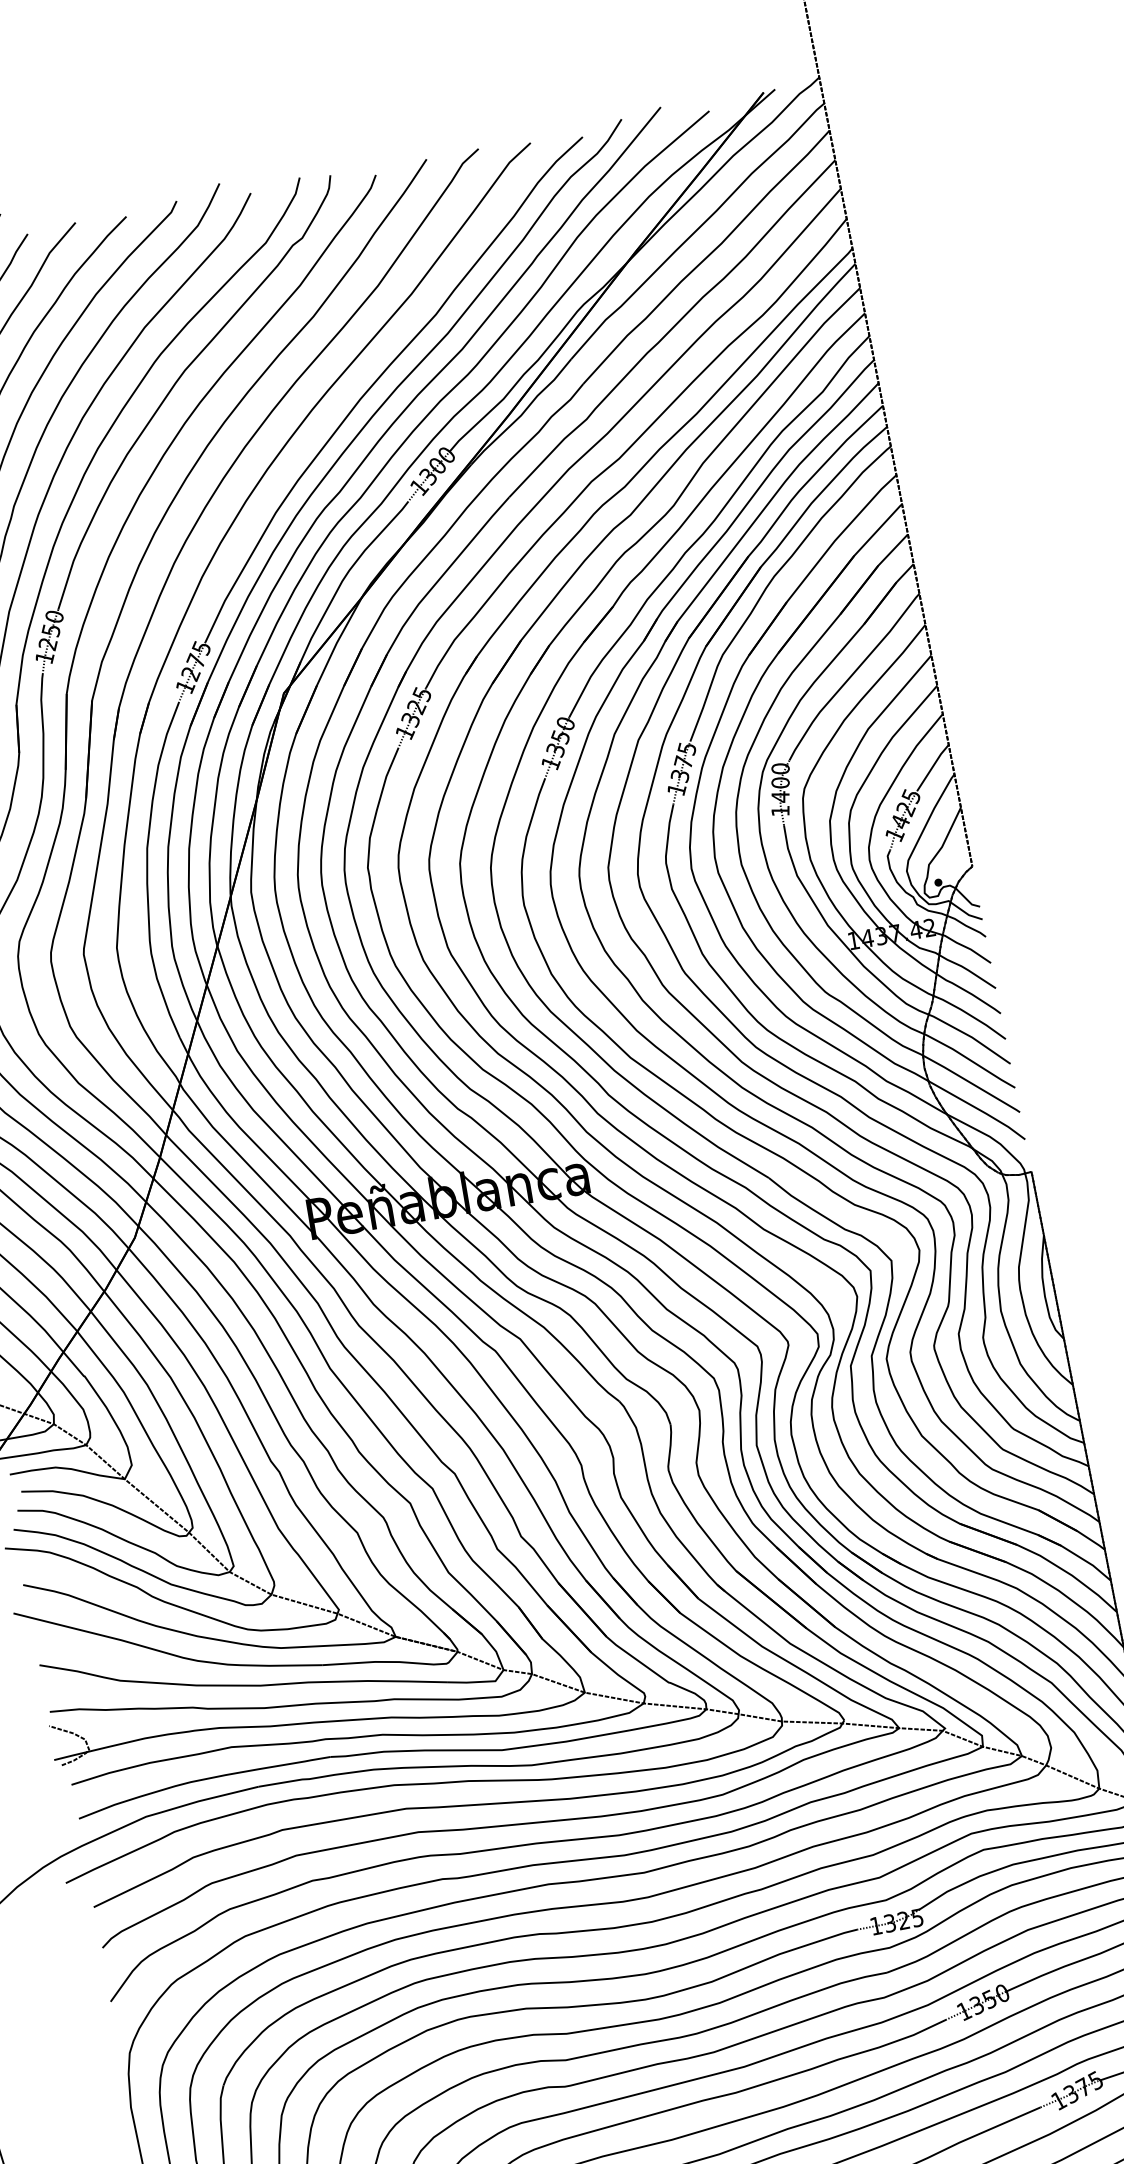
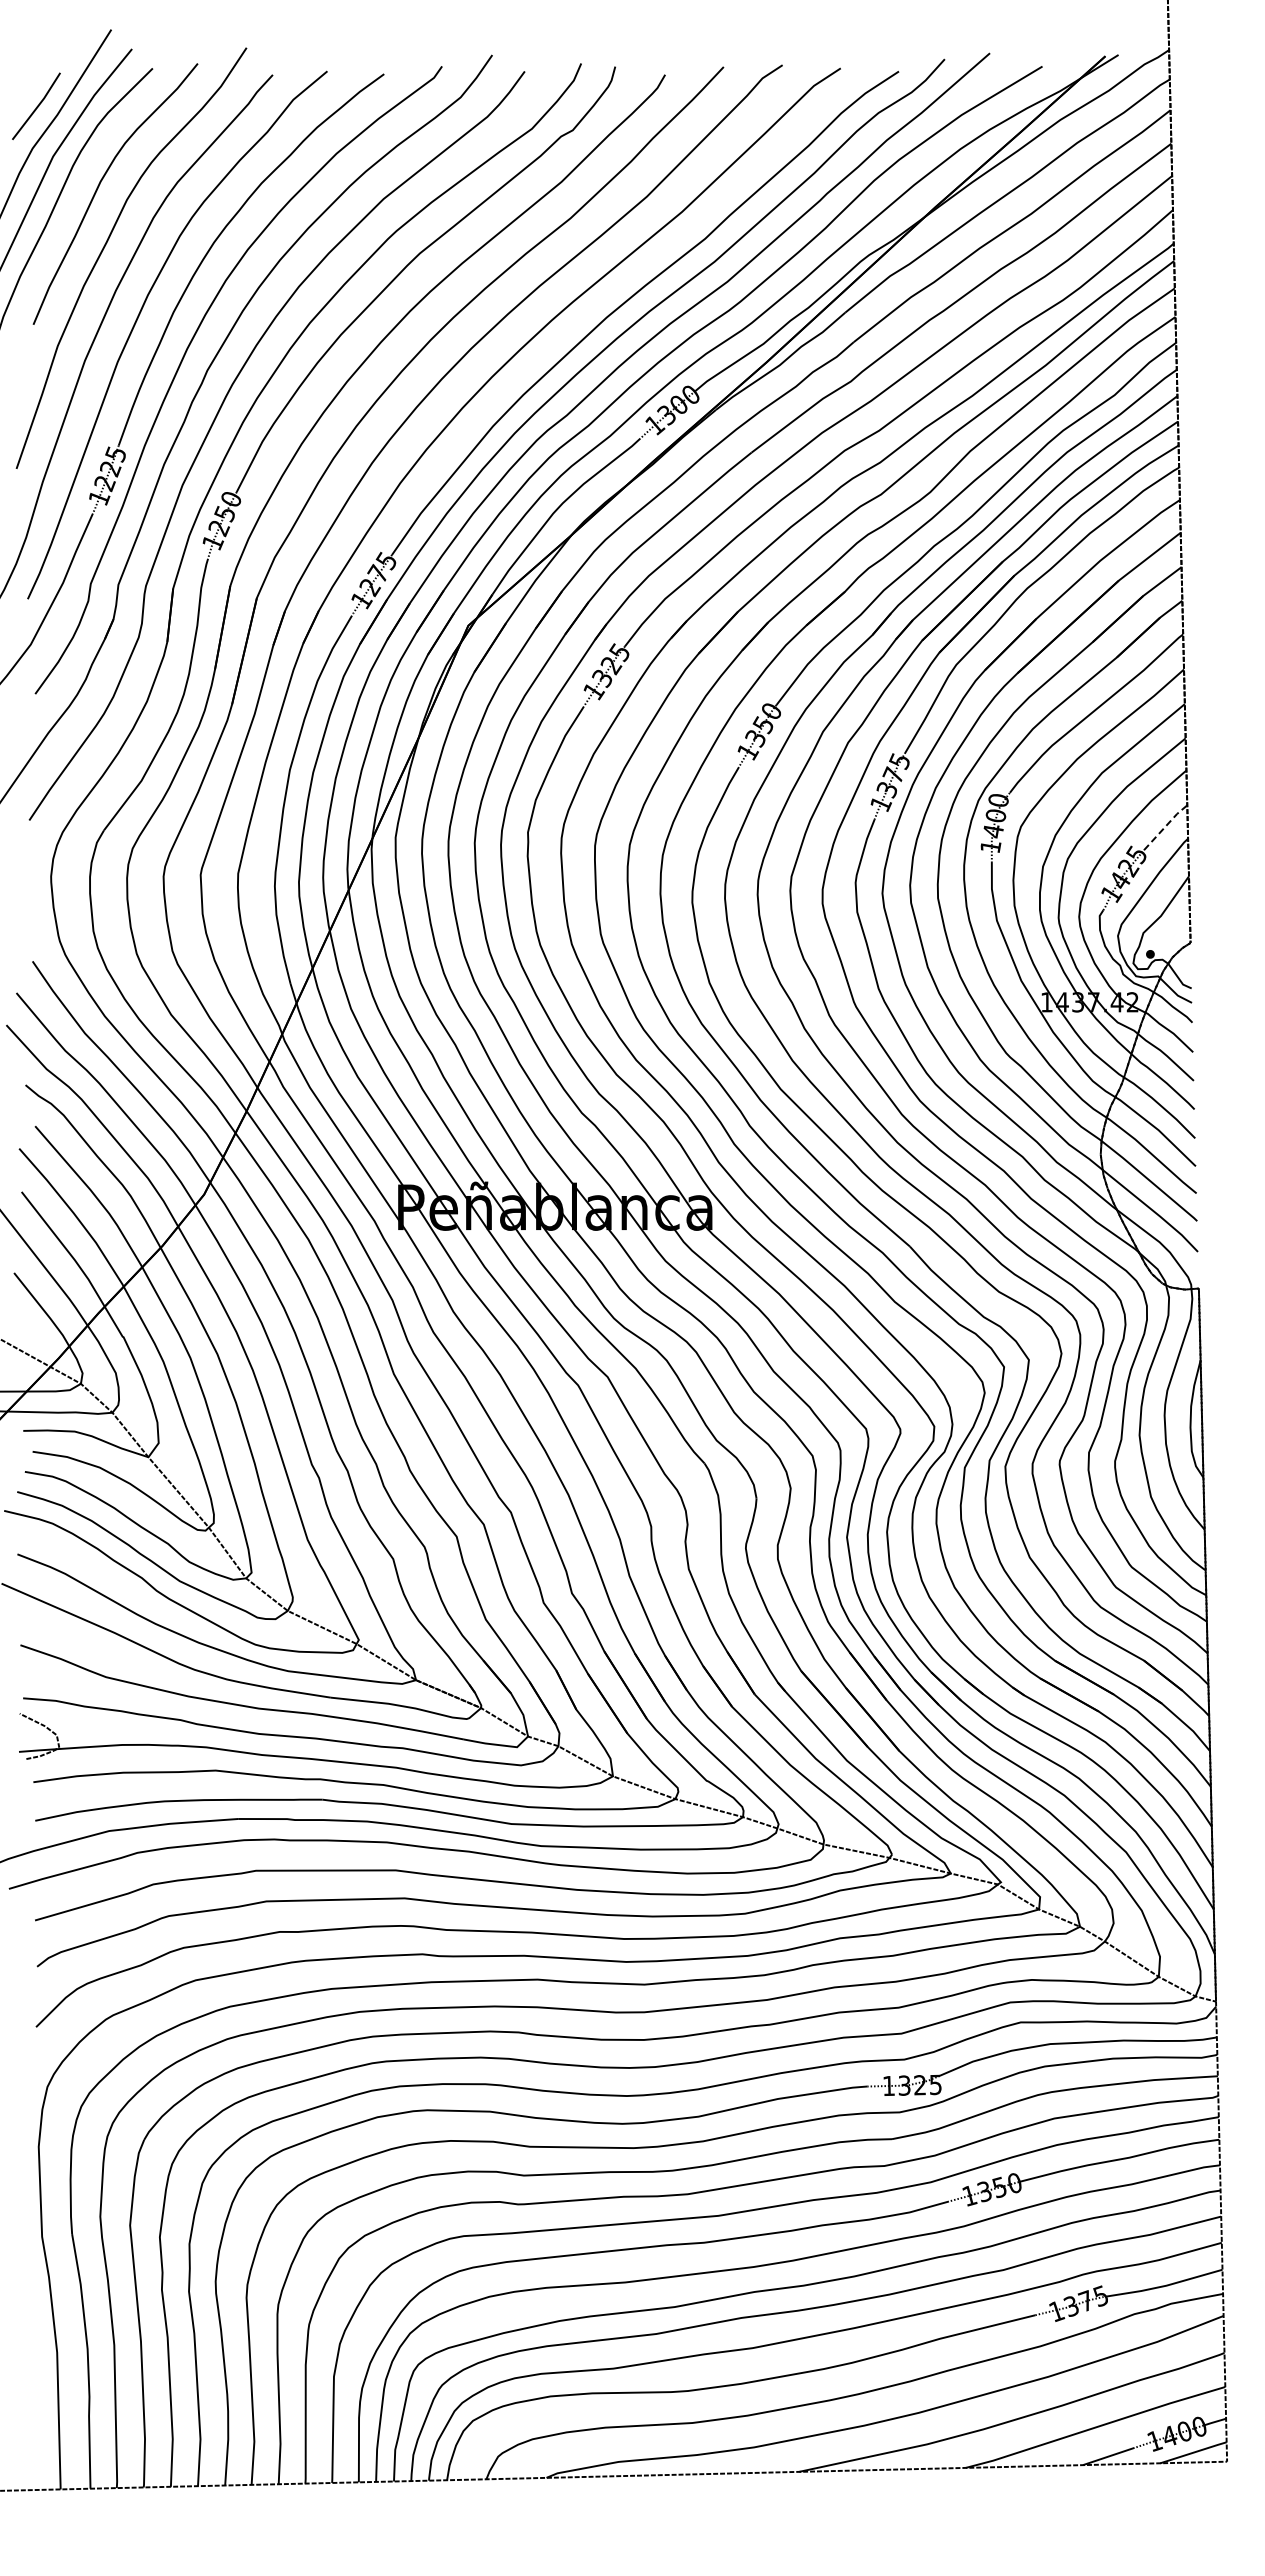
line: (932, 766) -> (1165, 826), solid -> dashed

